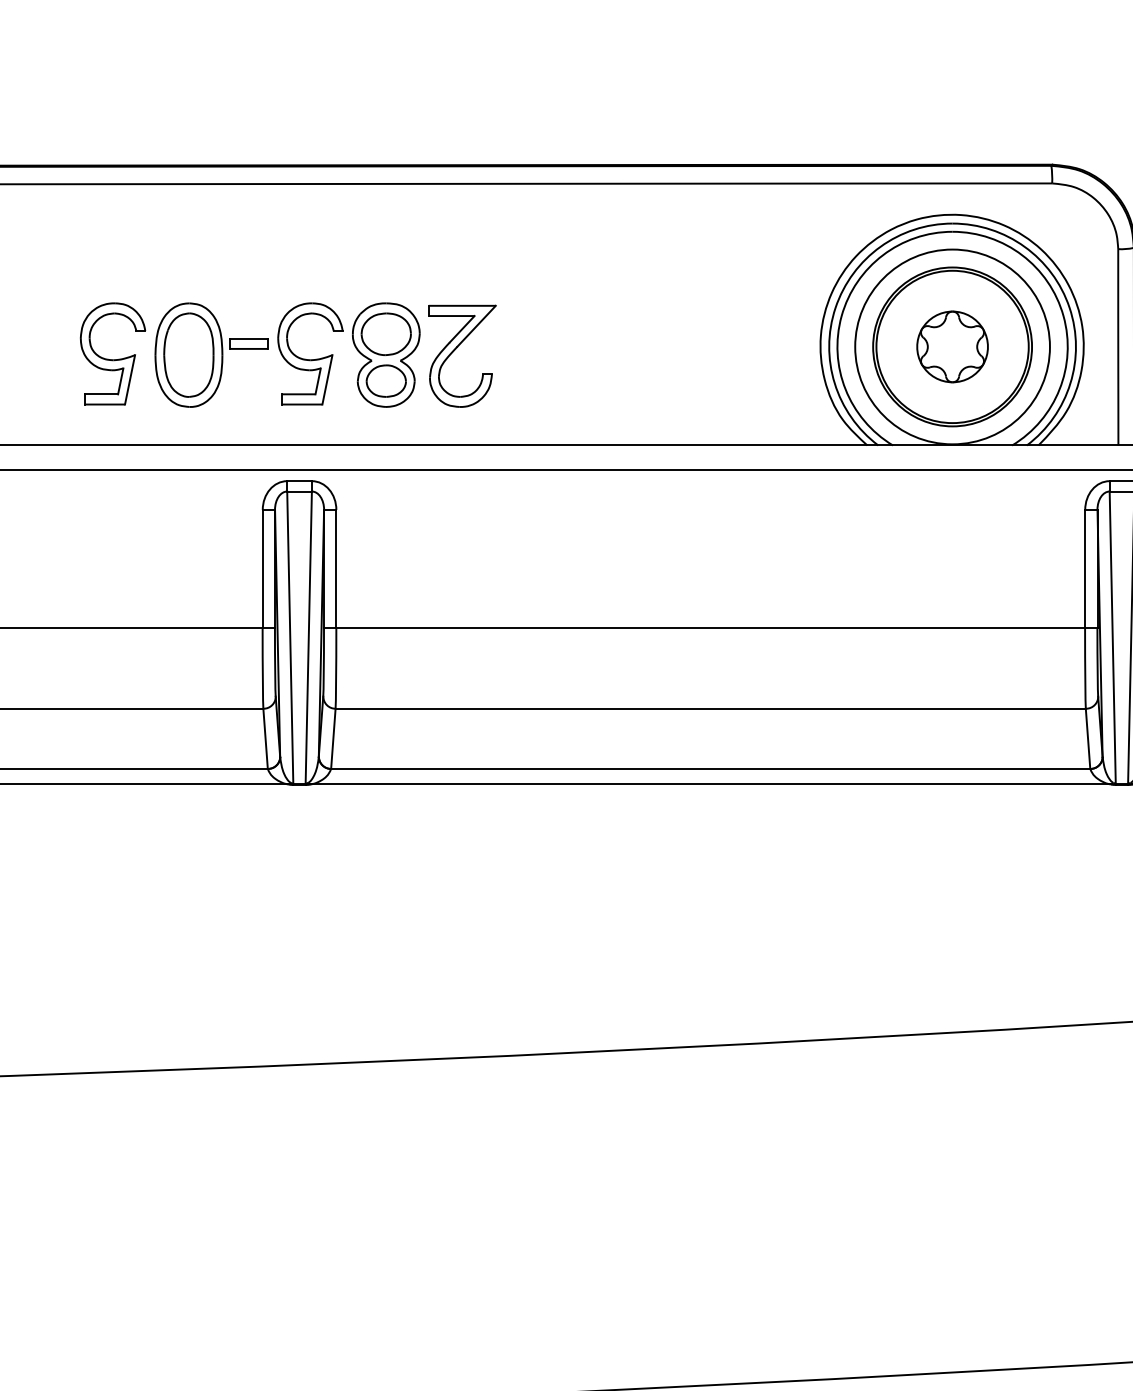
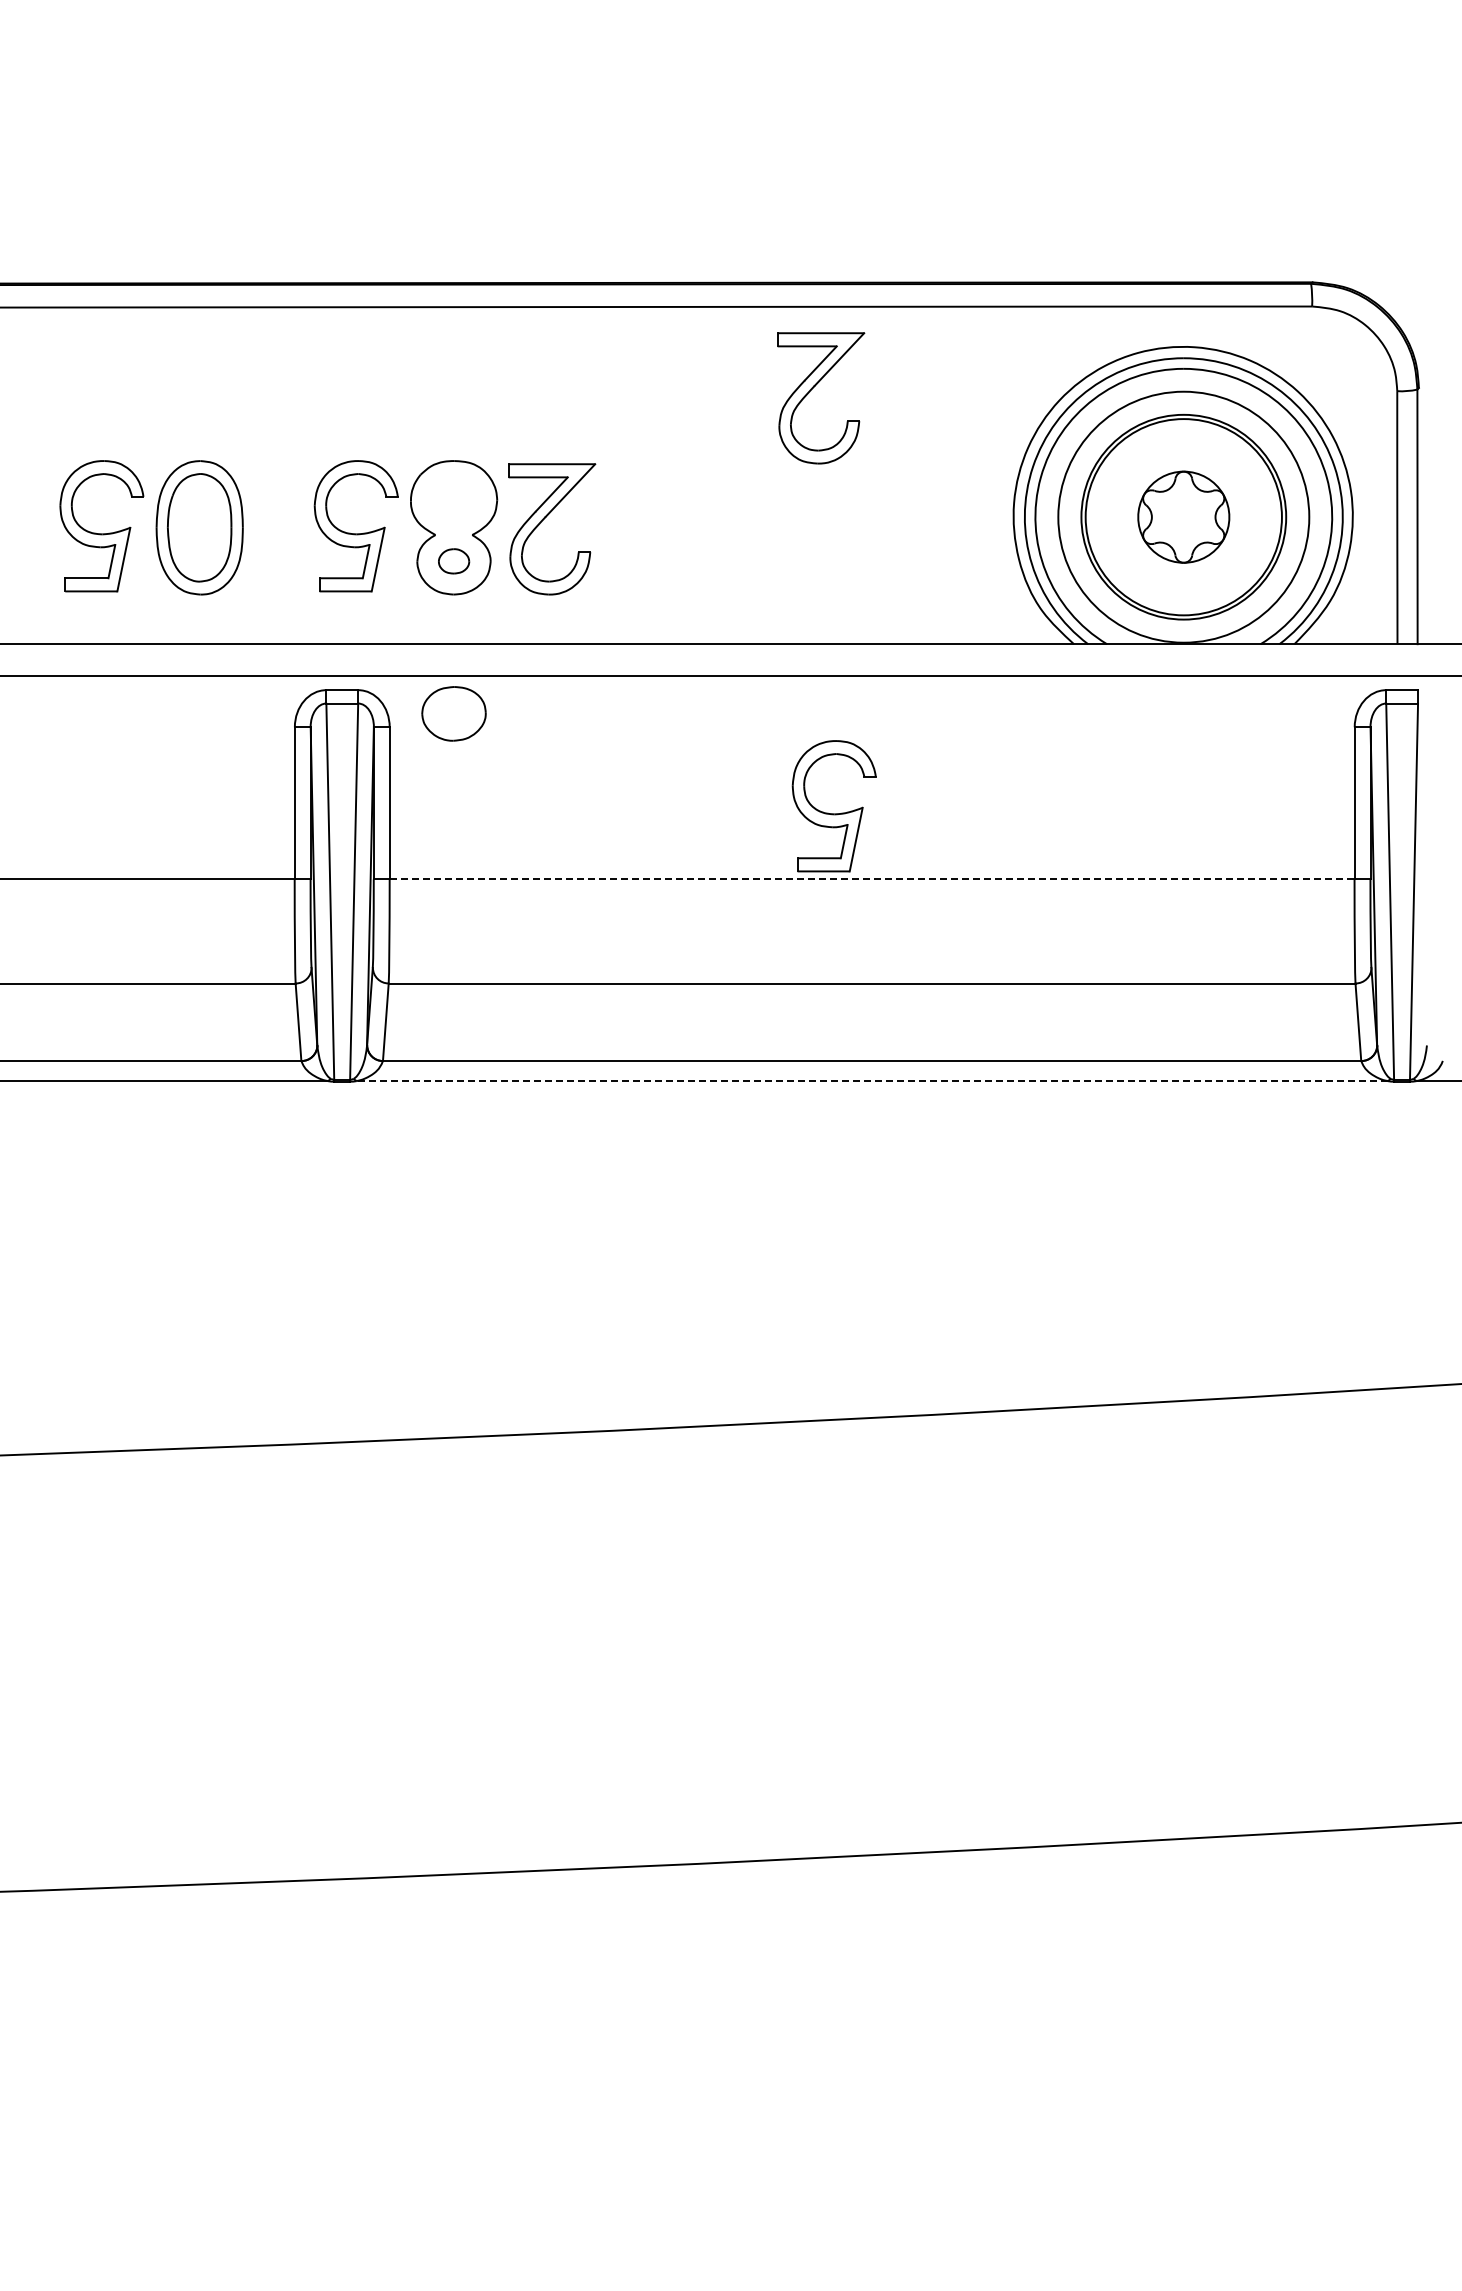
part: (664, 247) -> (812, 389), added
part: (385, 333) -> (453, 713), moved
part: (249, 344) -> (277, 513), removed
part: (385, 381) -> (453, 561), size x0.6
part: (680, 576) -> (833, 813), added
line: (711, 628) -> (872, 879), solid -> dashed
line: (710, 784) -> (871, 1081), solid -> dashed

